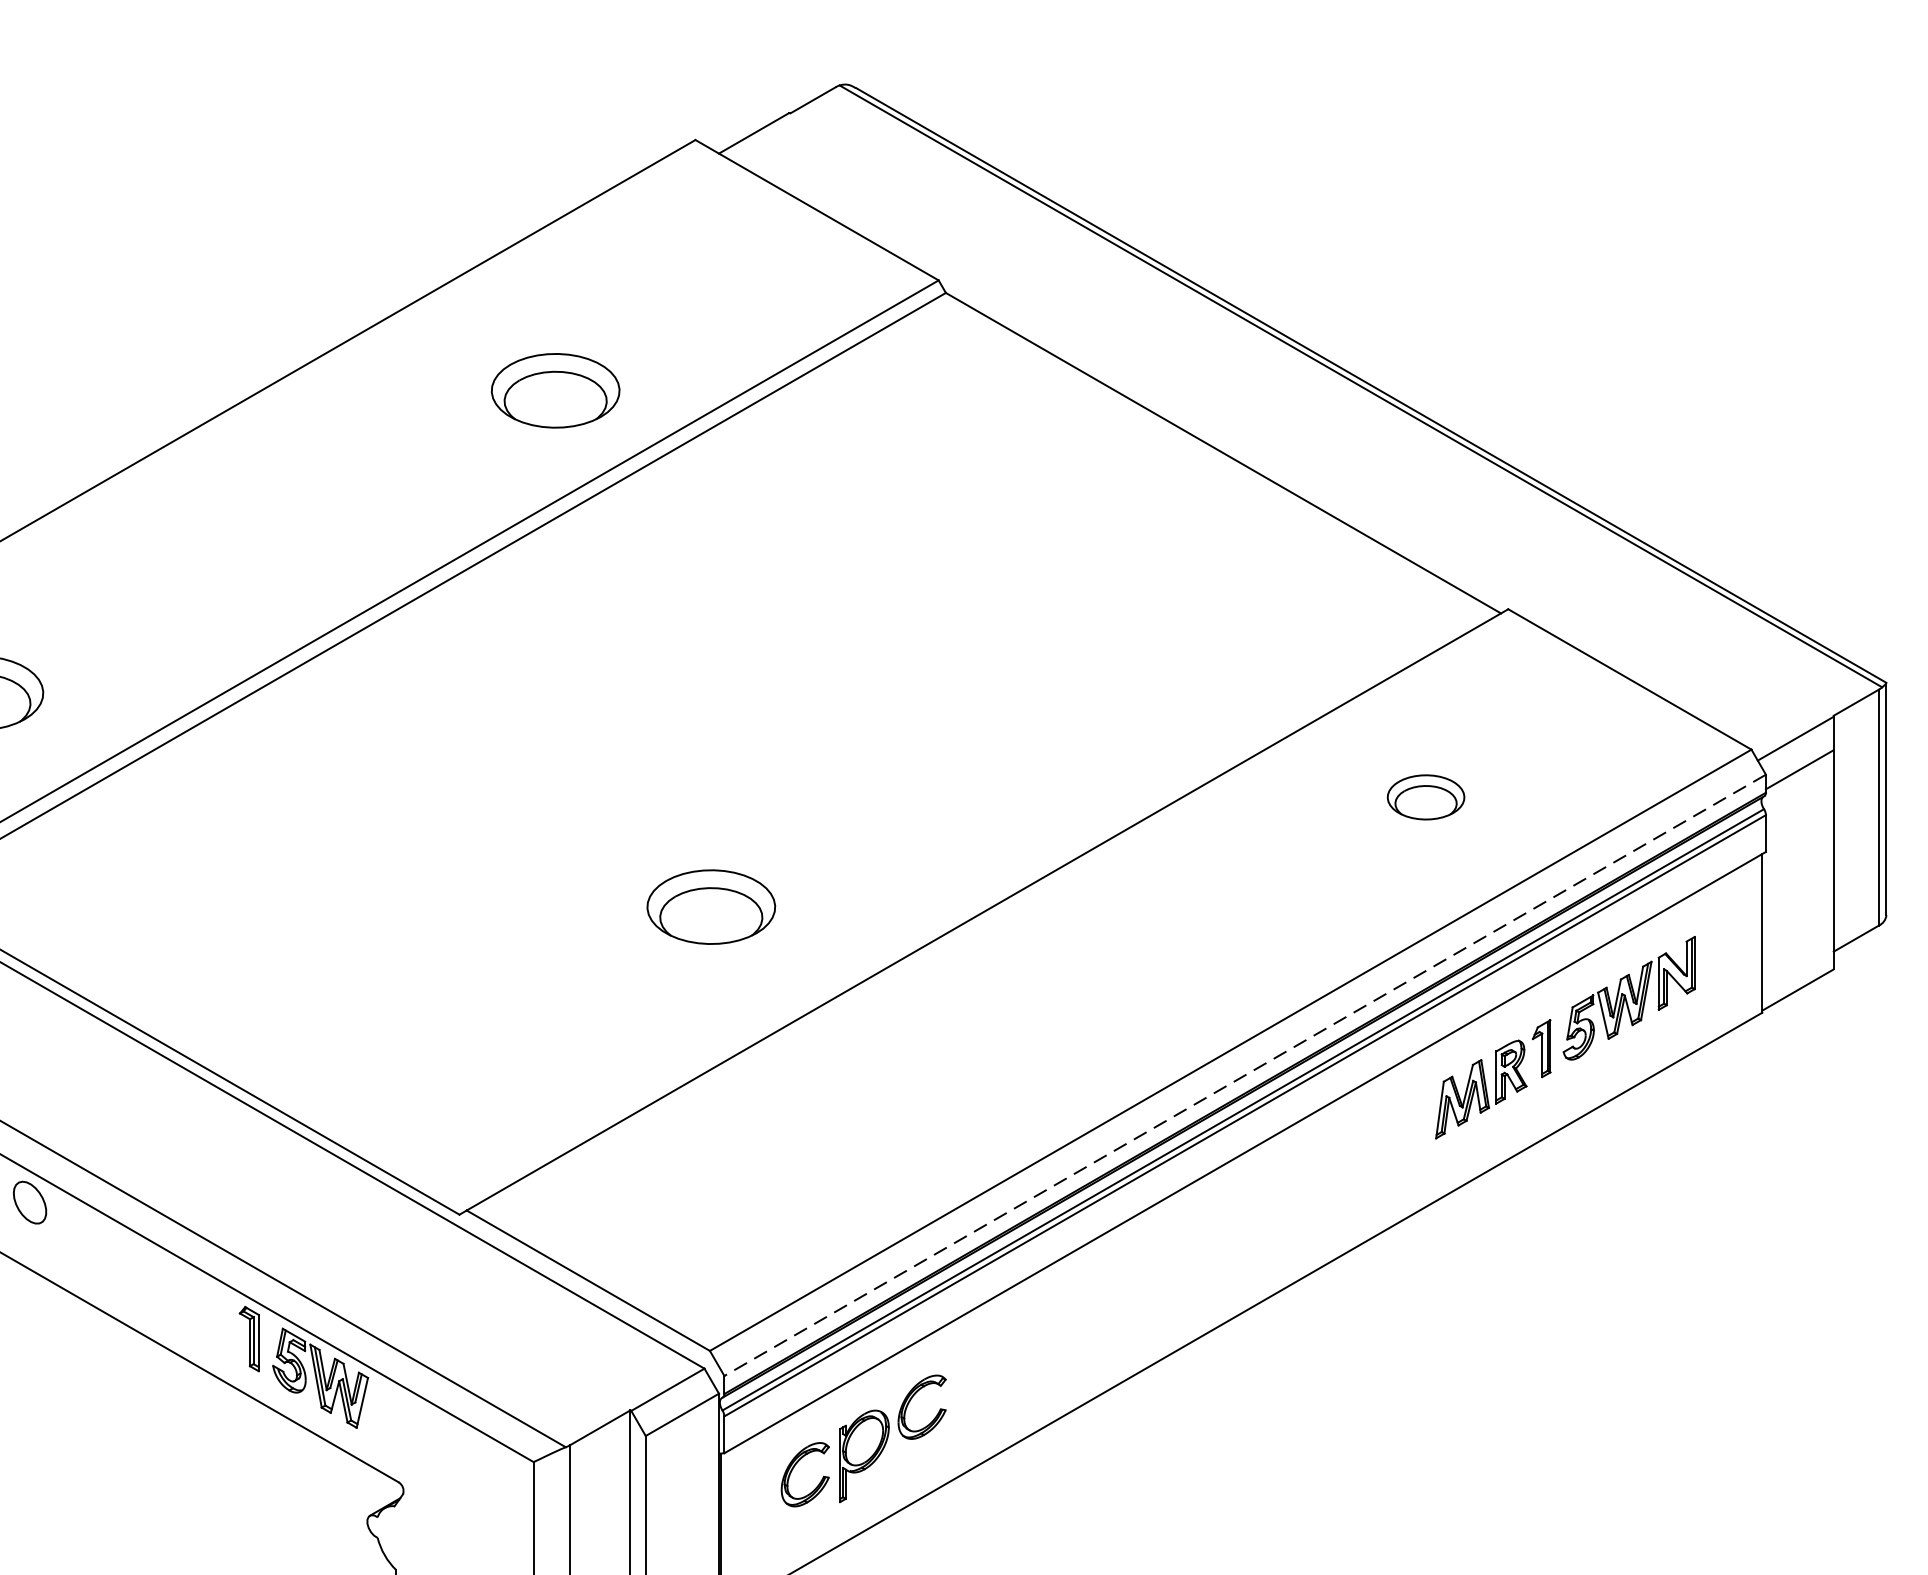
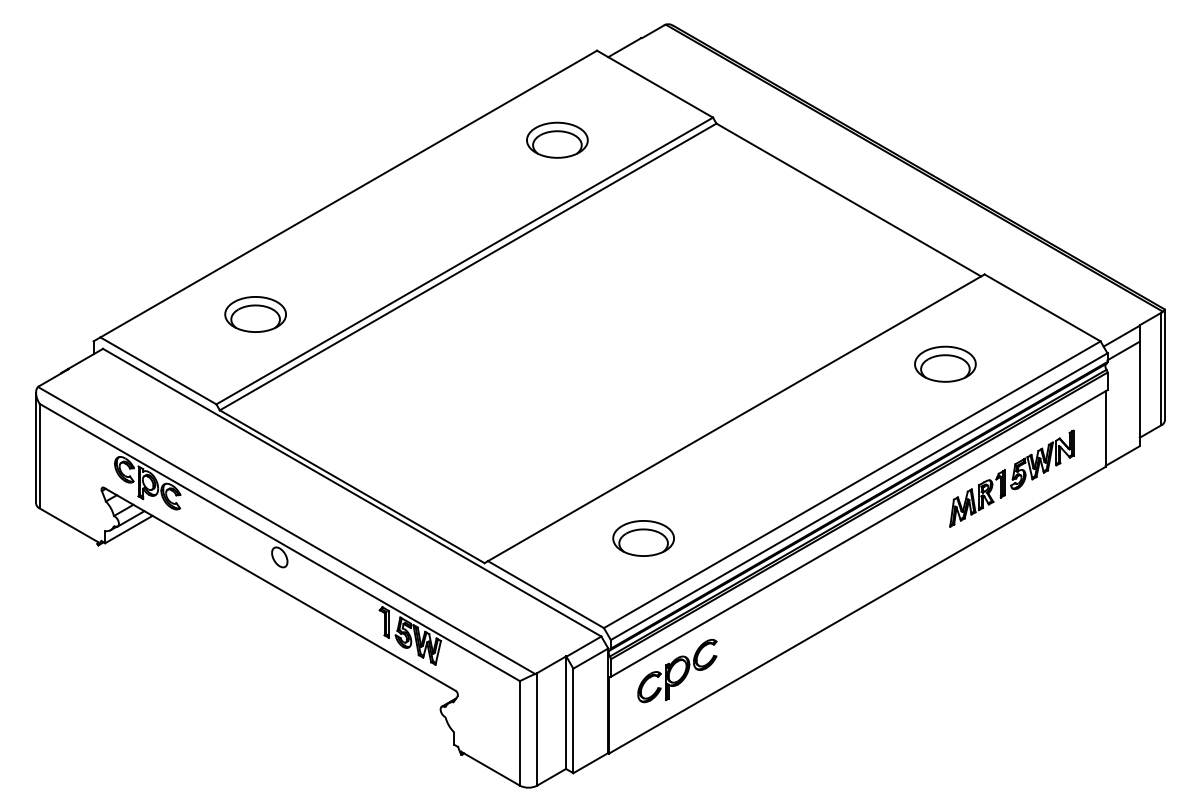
part: (555, 389) -> (557, 139), moved
part: (1426, 796) -> (945, 363), size x1.67
part: (711, 907) -> (643, 538), moved
line: (1245, 1074) -> (859, 496), dashed -> solid

